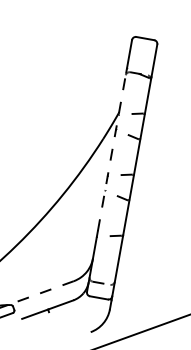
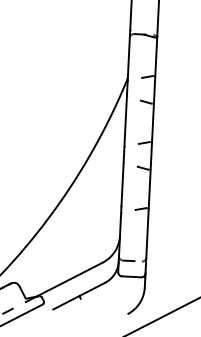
line: (112, 151) -> (126, 120), dashed -> solid
line: (40, 293) -> (69, 280), dashed -> solid

